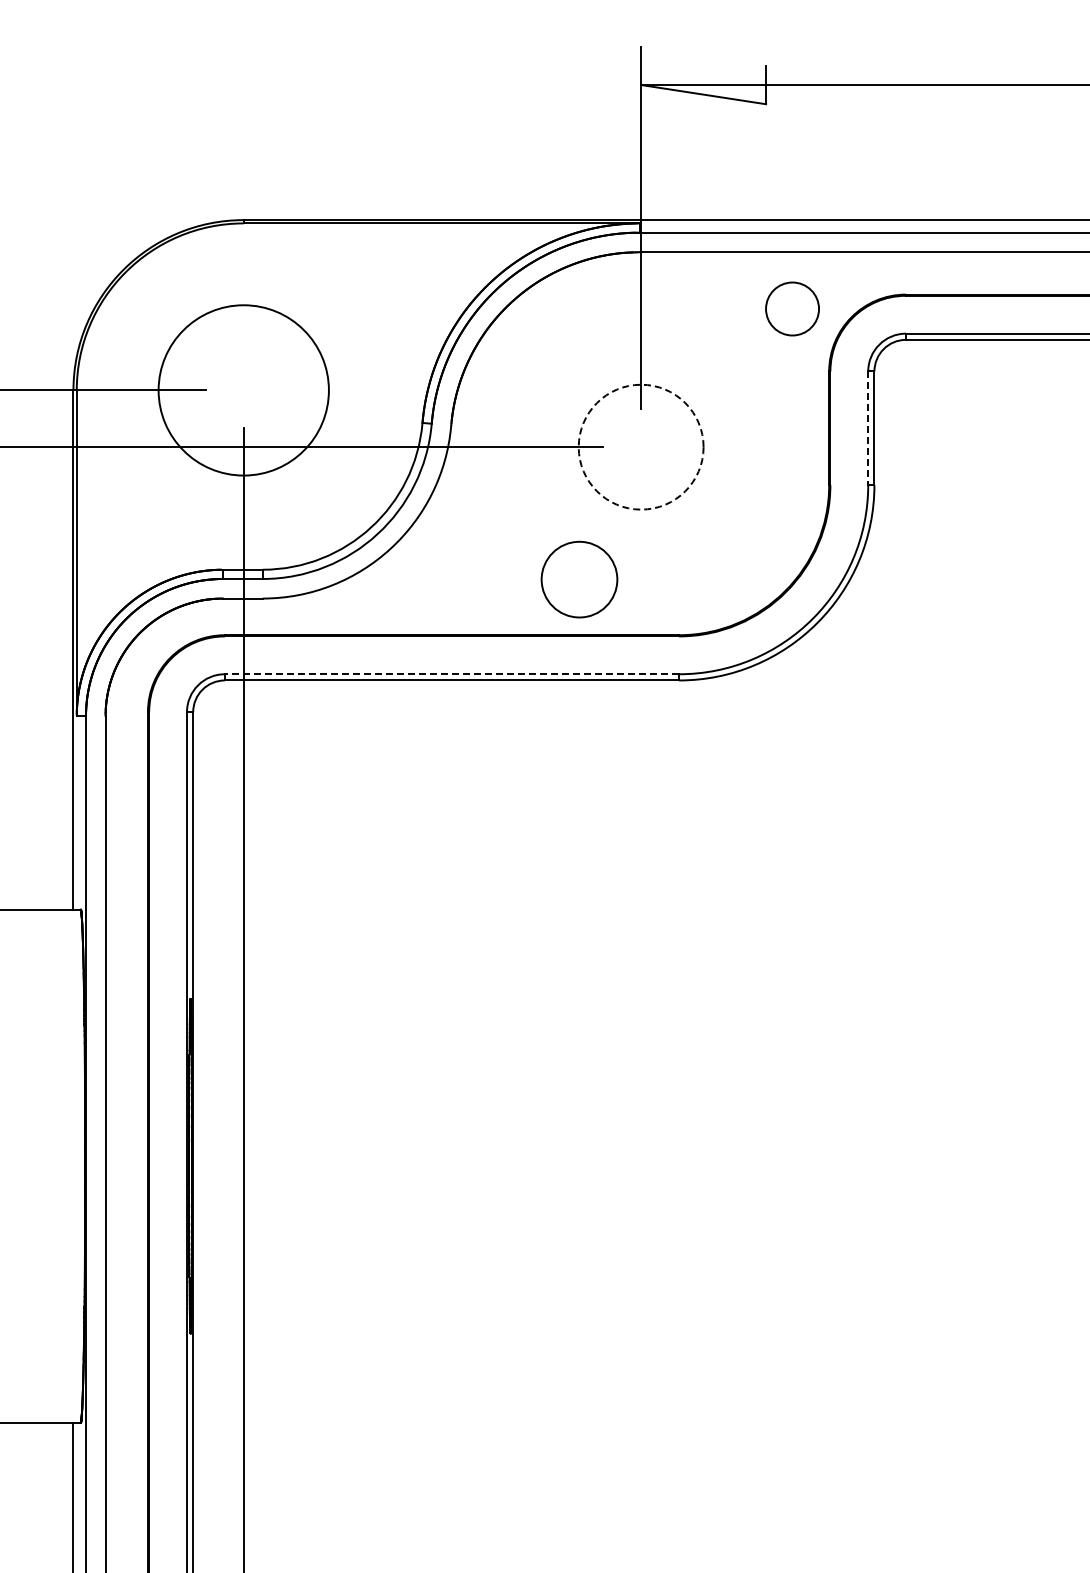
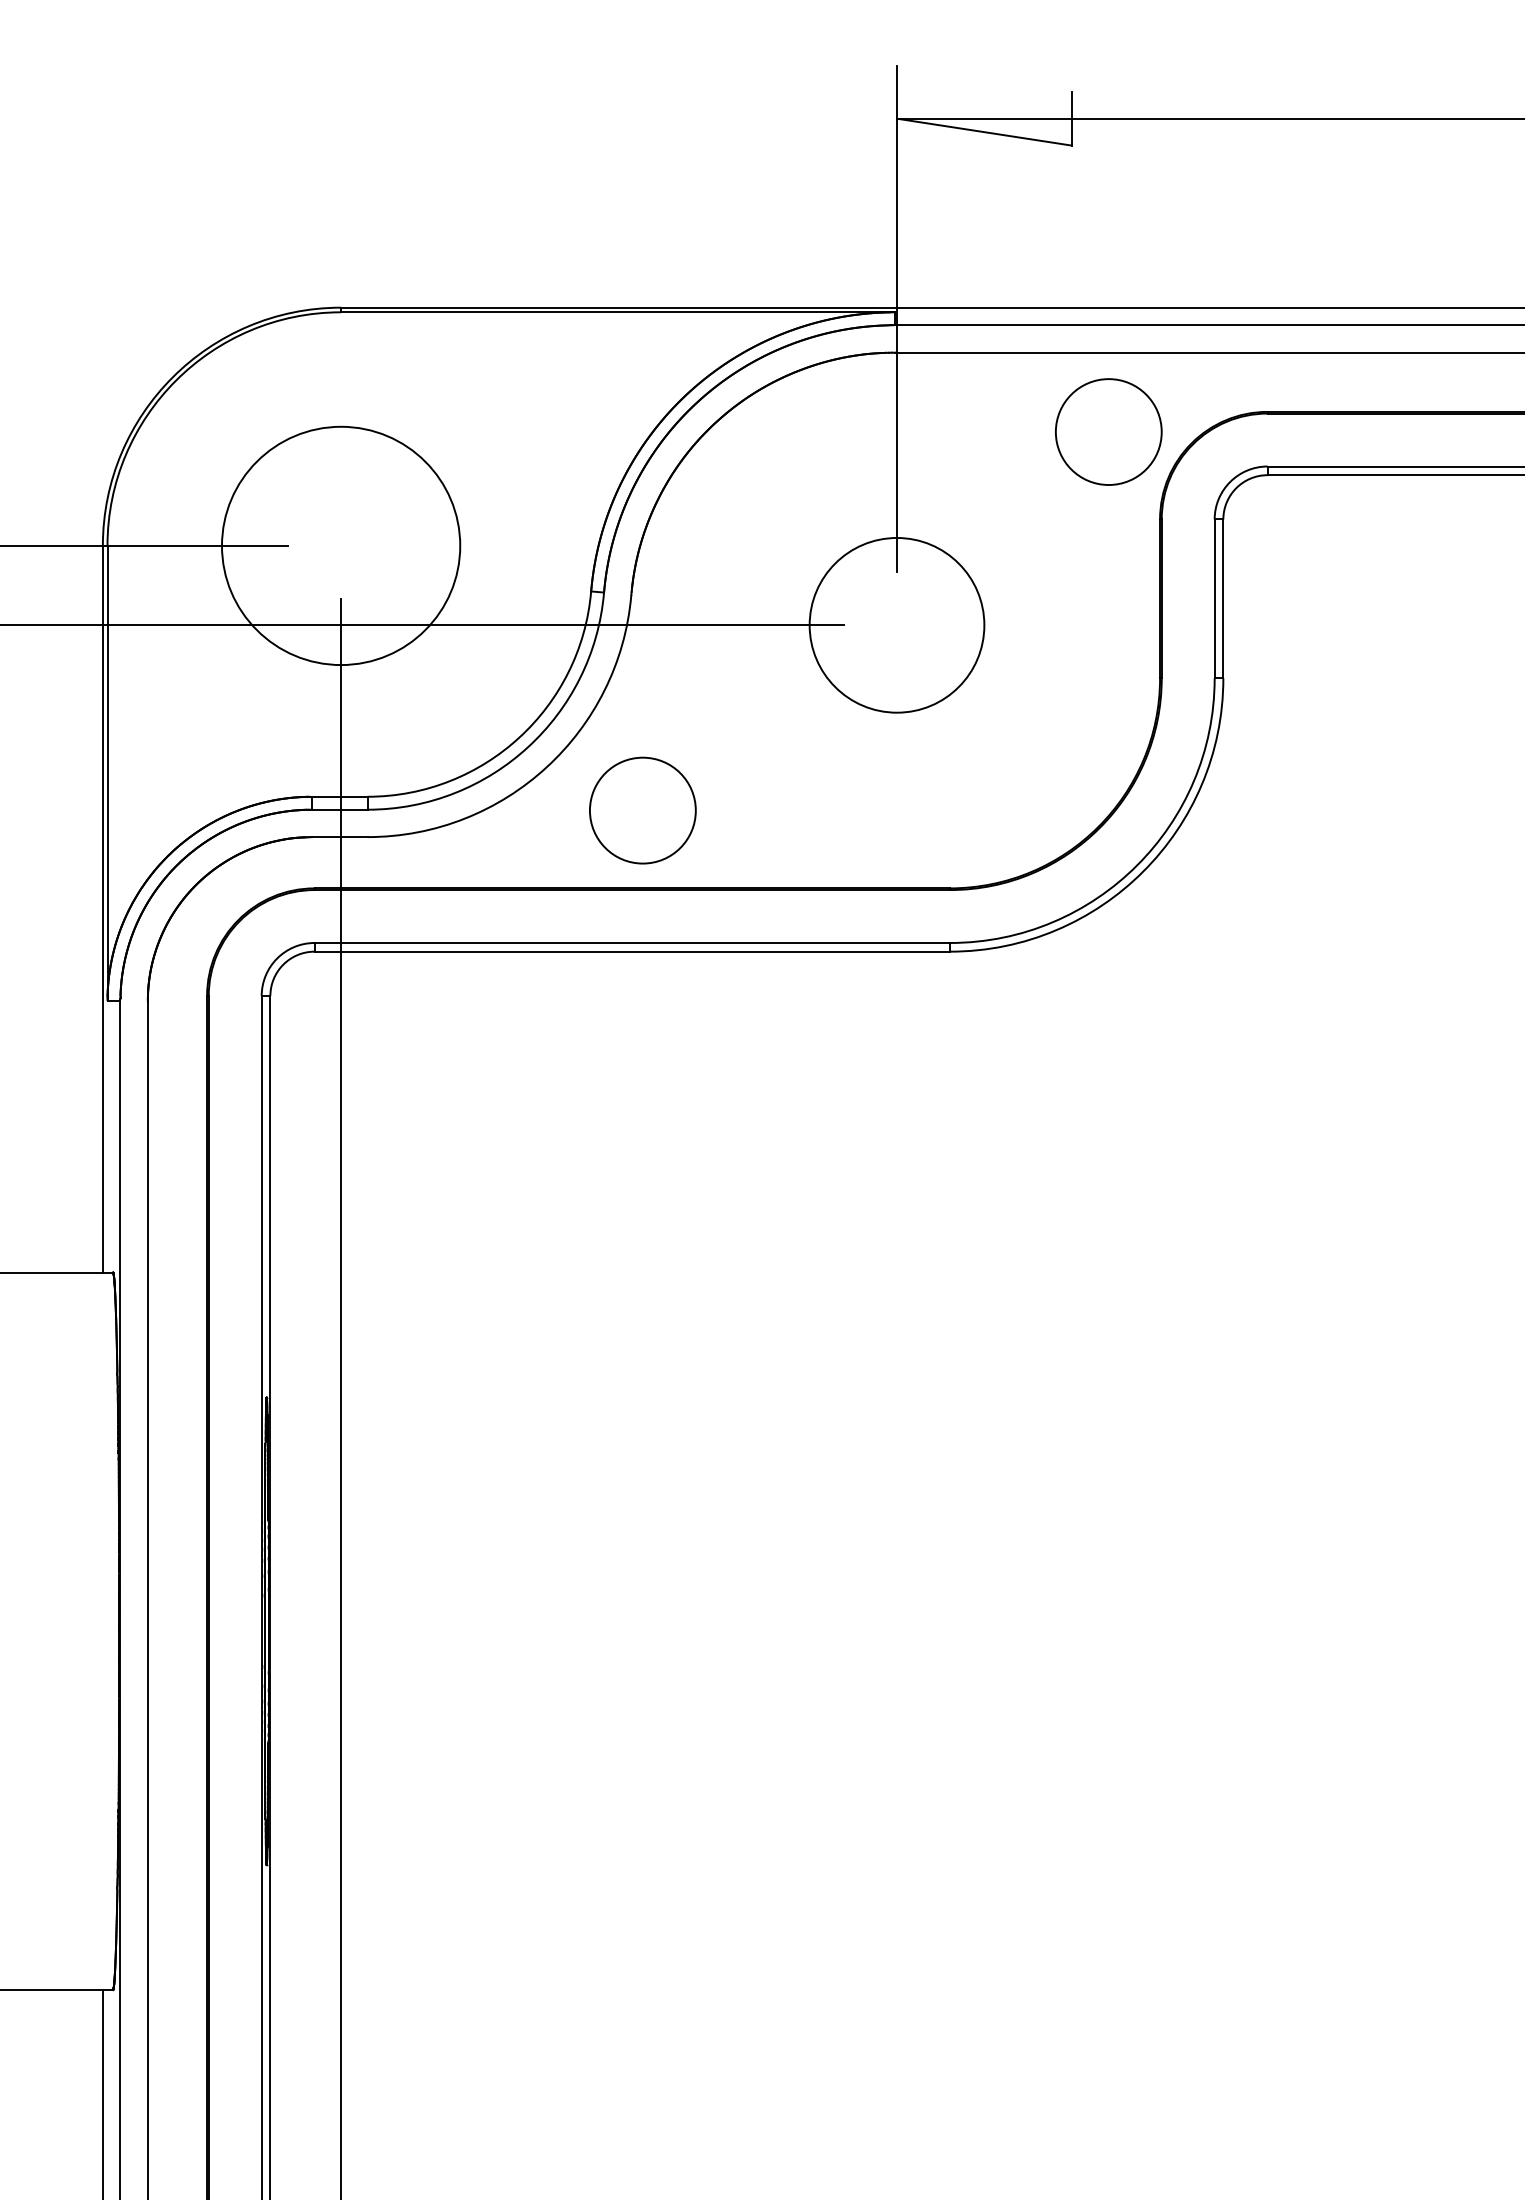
circle: (792, 308) -> (1108, 431), size x1.43
line: (868, 428) -> (1215, 599), dashed -> solid
circle: (640, 446) -> (896, 624), dashed -> solid
circle: (579, 579) -> (642, 810), moved
line: (451, 674) -> (631, 943), dashed -> solid

